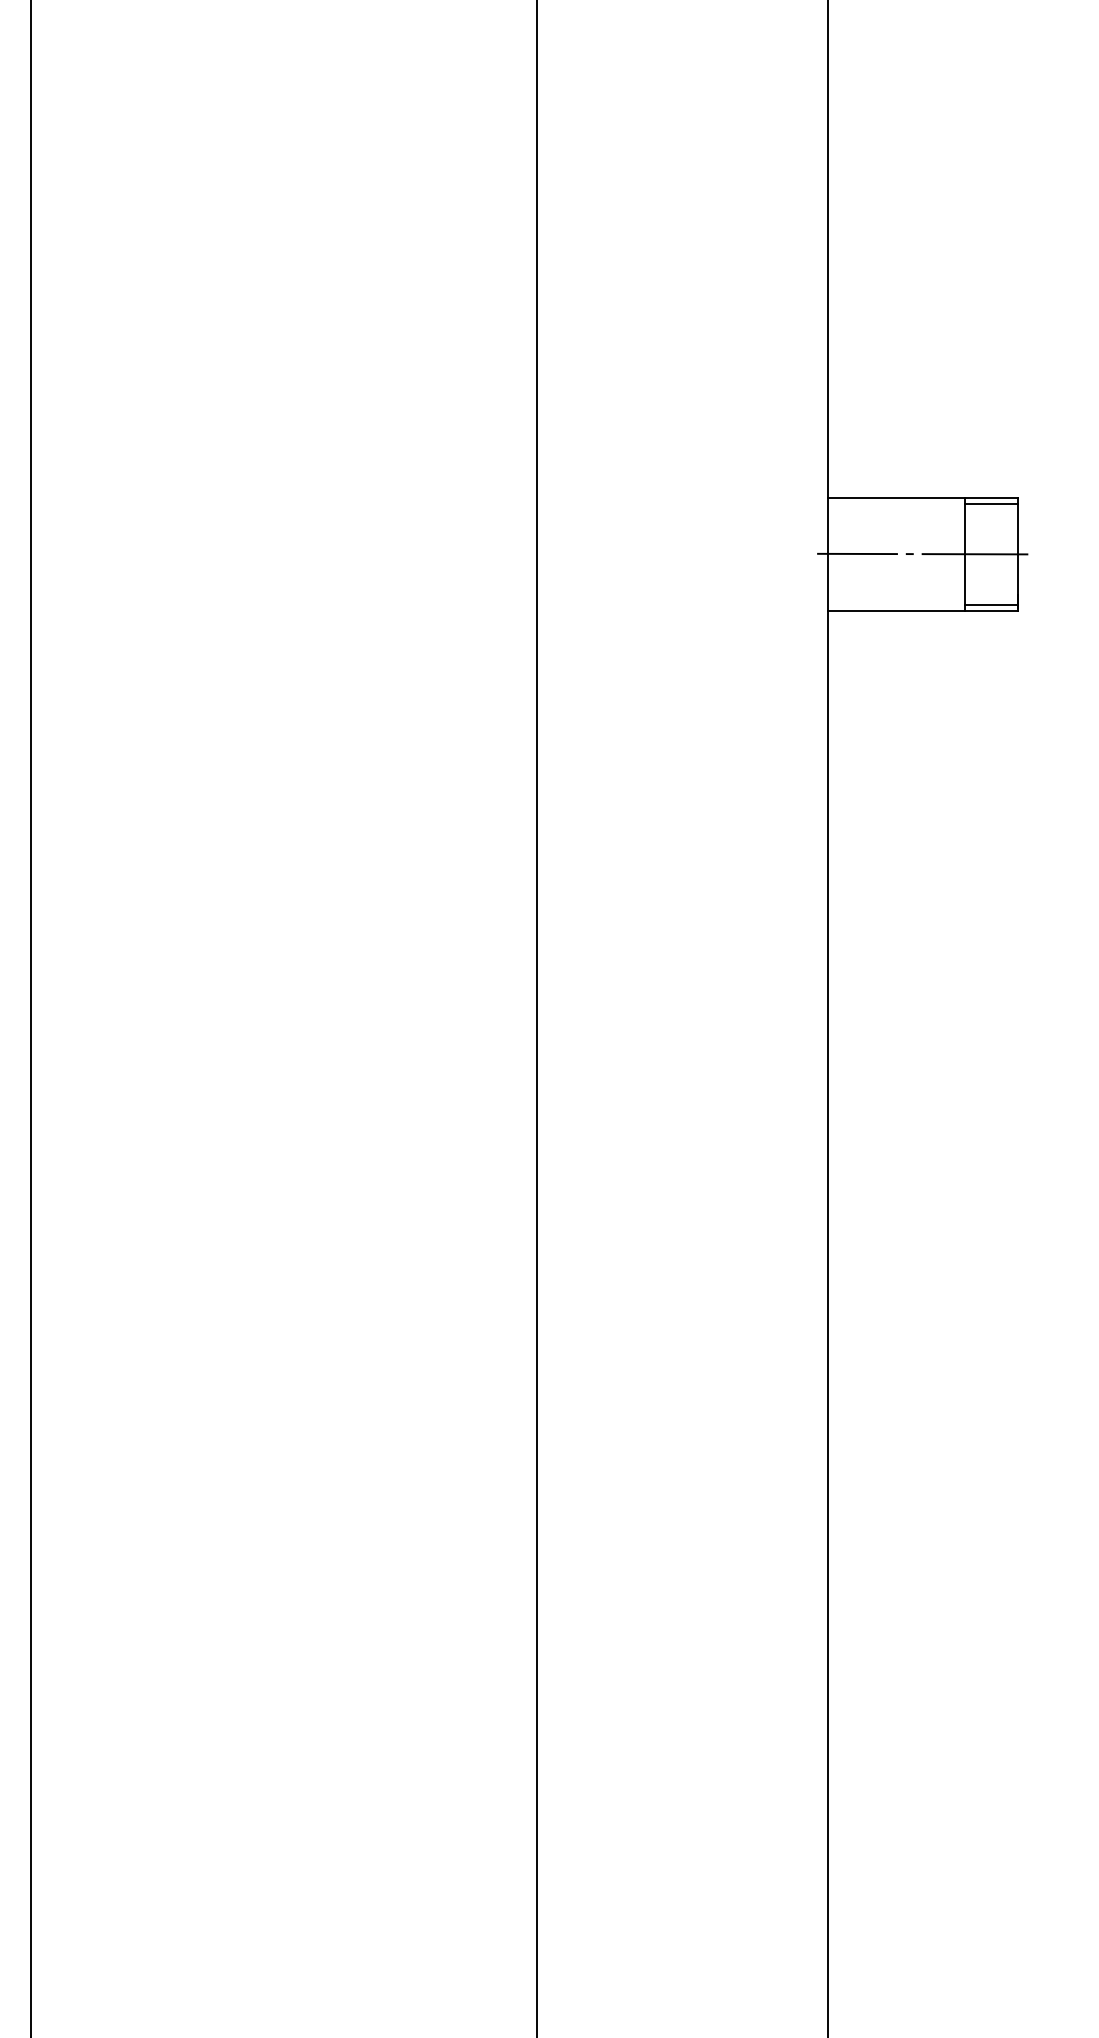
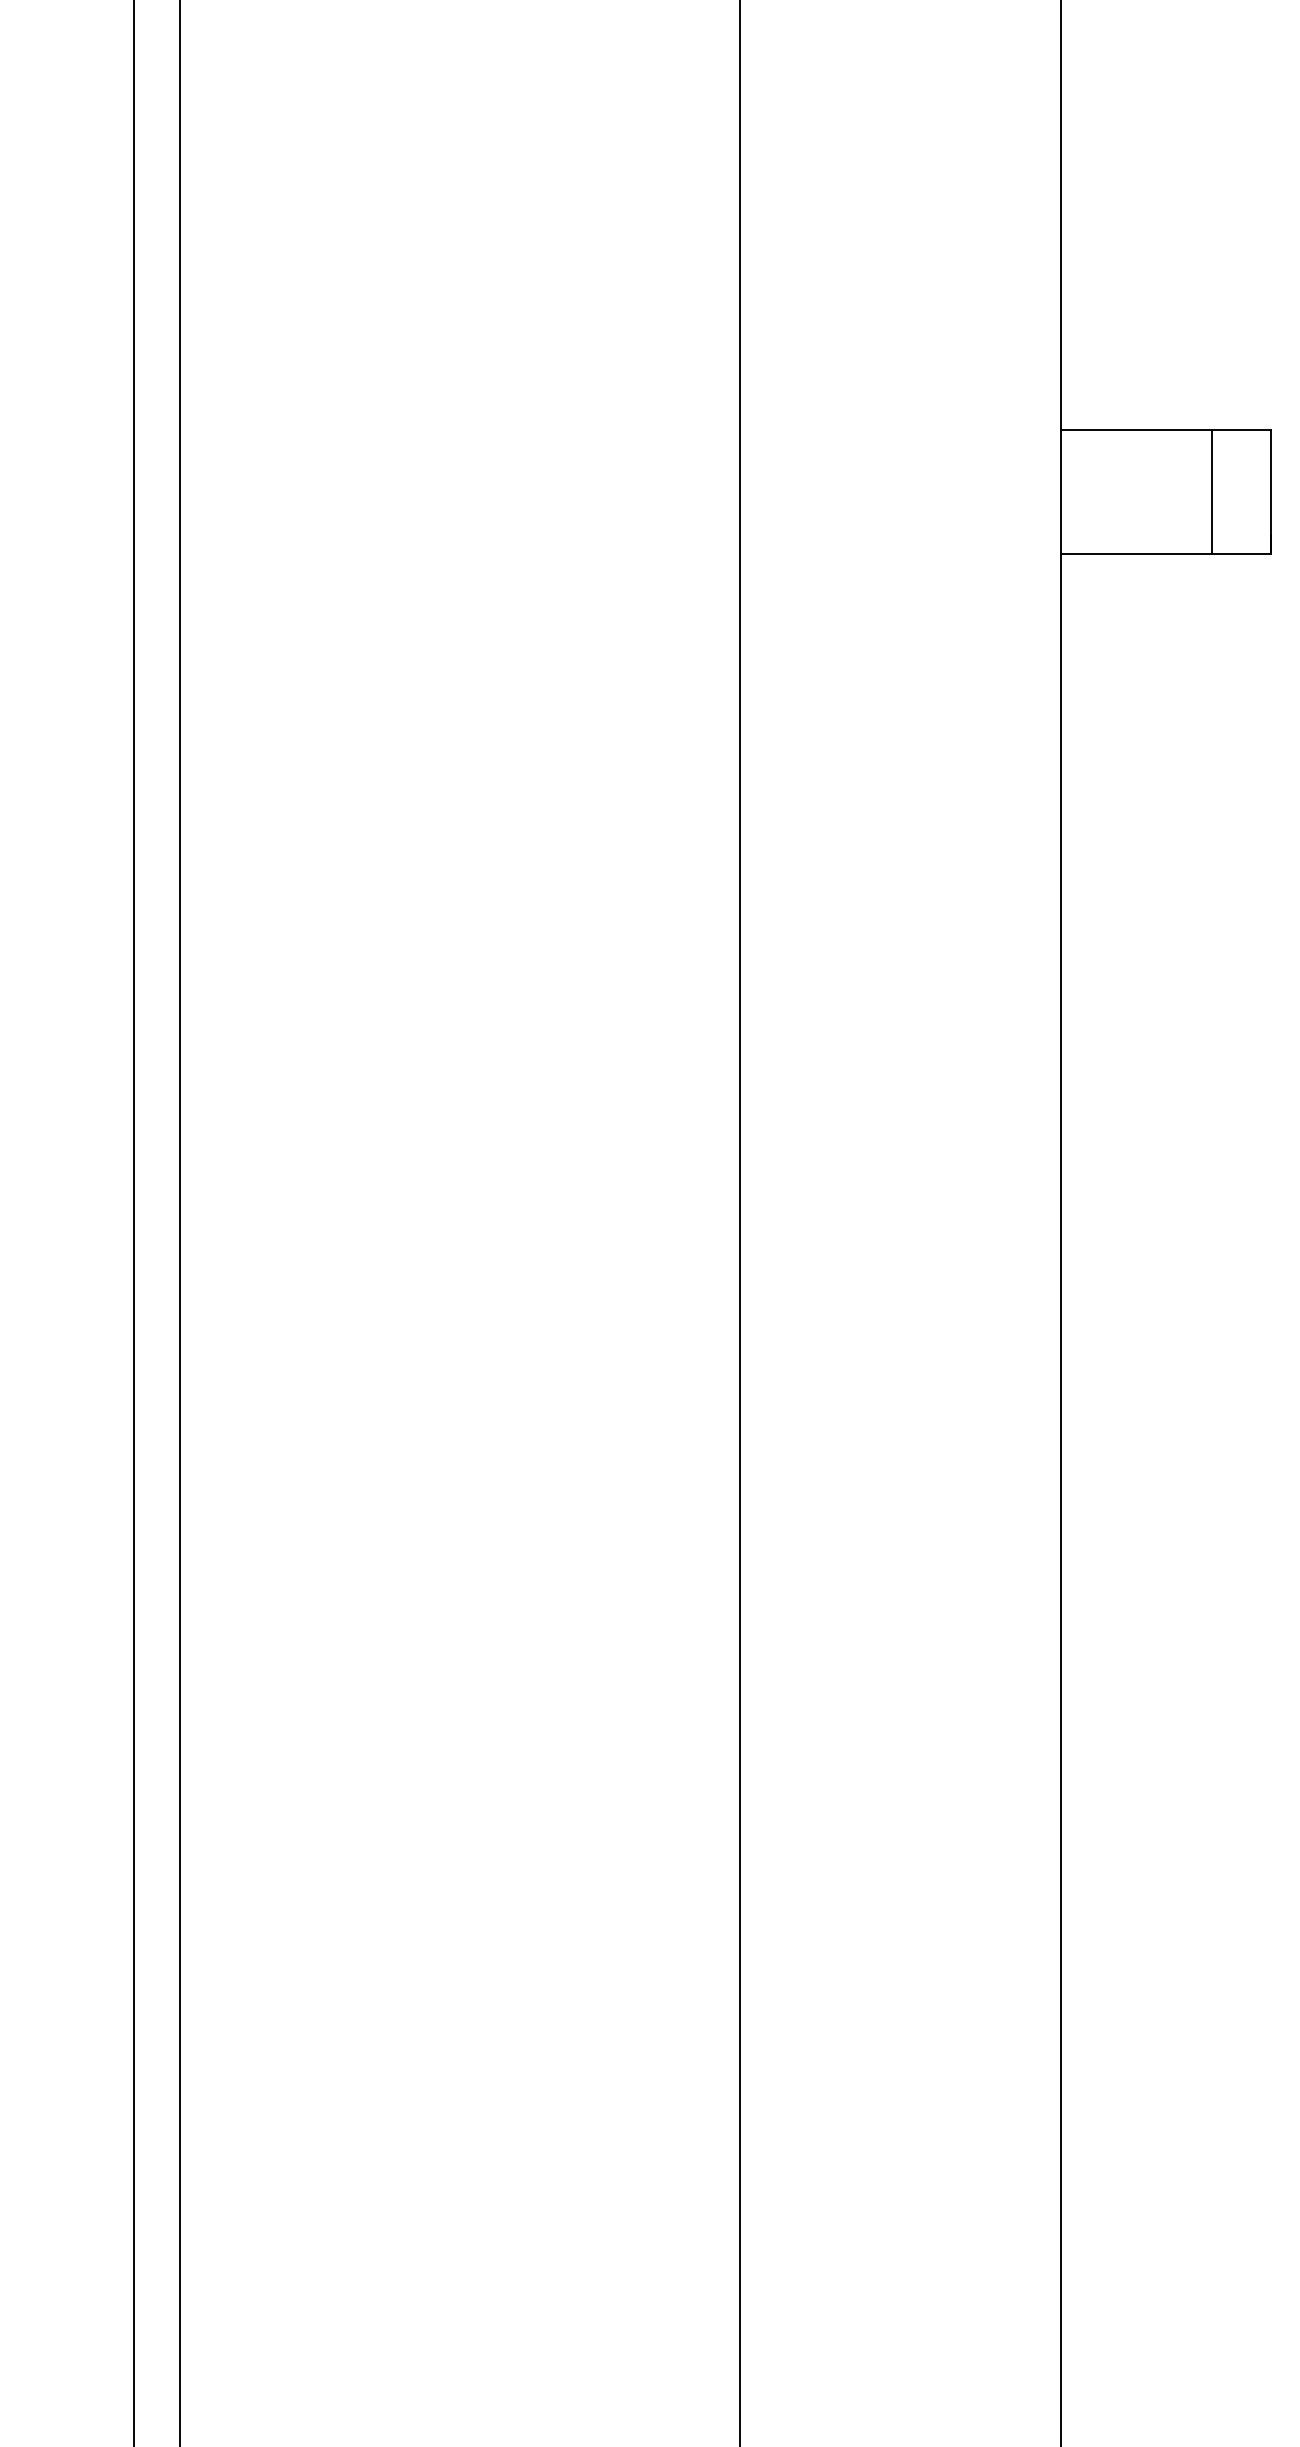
line: (991, 504) -> (1241, 436), removed
line: (922, 554) -> (1165, 491), removed
line: (991, 604) -> (1241, 547), removed

